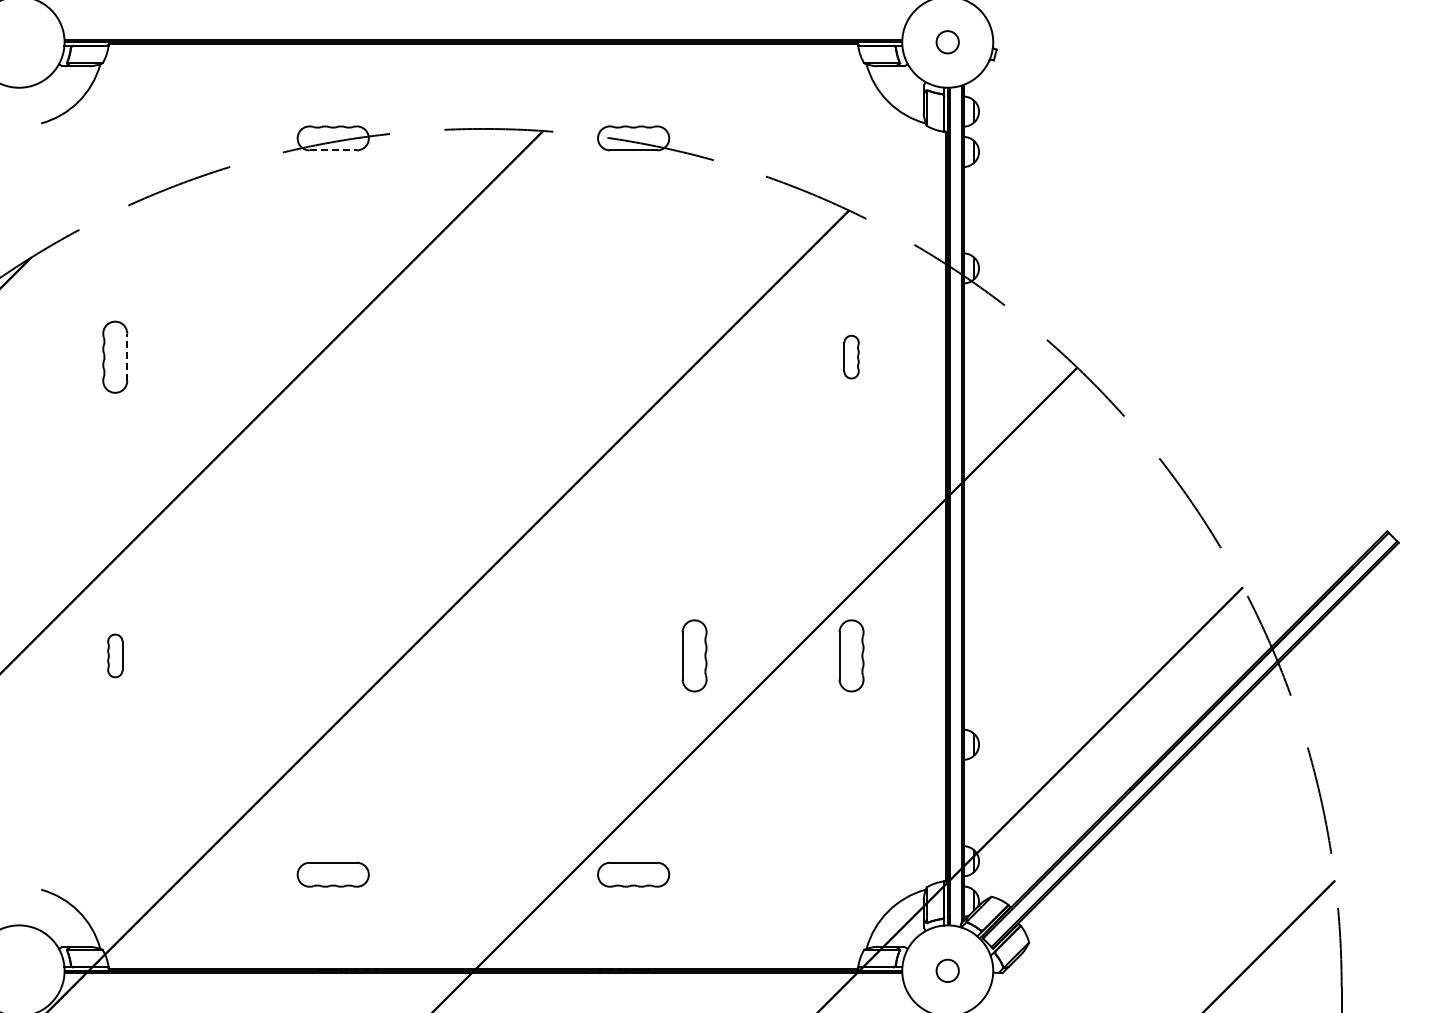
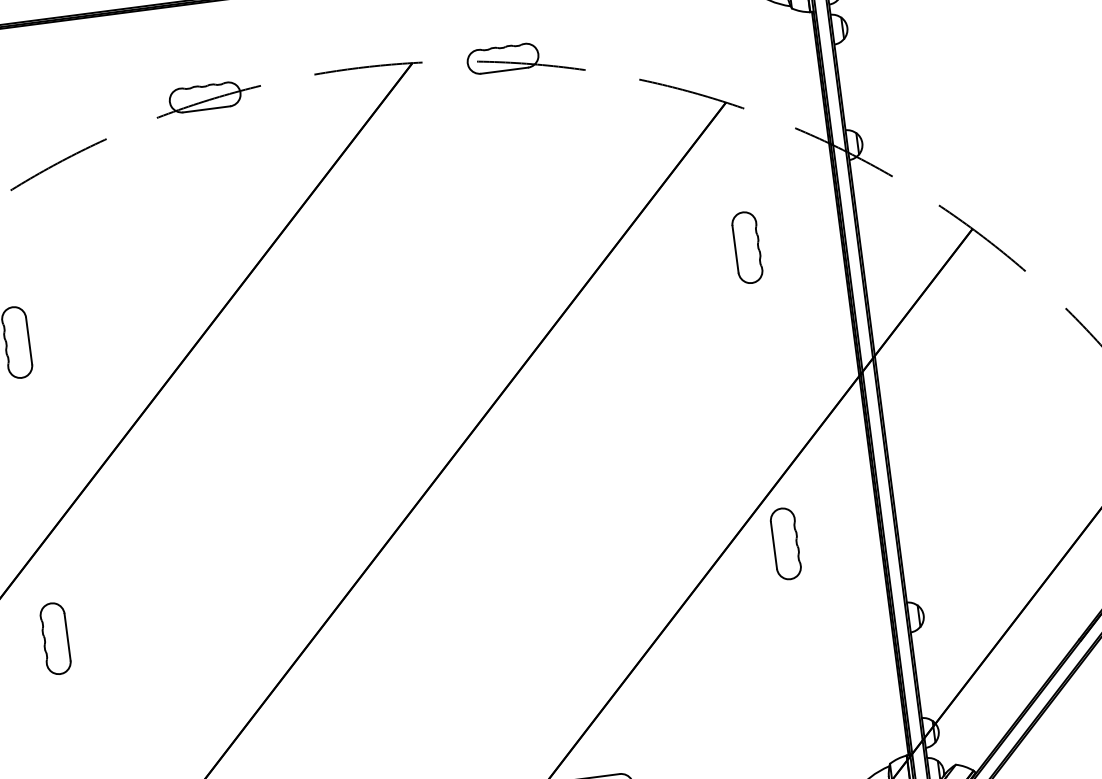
line: (333, 150) -> (207, 109), dashed -> solid
part: (851, 356) -> (747, 247), size x1.67
line: (127, 357) -> (29, 341), dashed -> solid
part: (115, 655) -> (55, 638), size x1.67
part: (694, 655) -> (630, 563), removed

